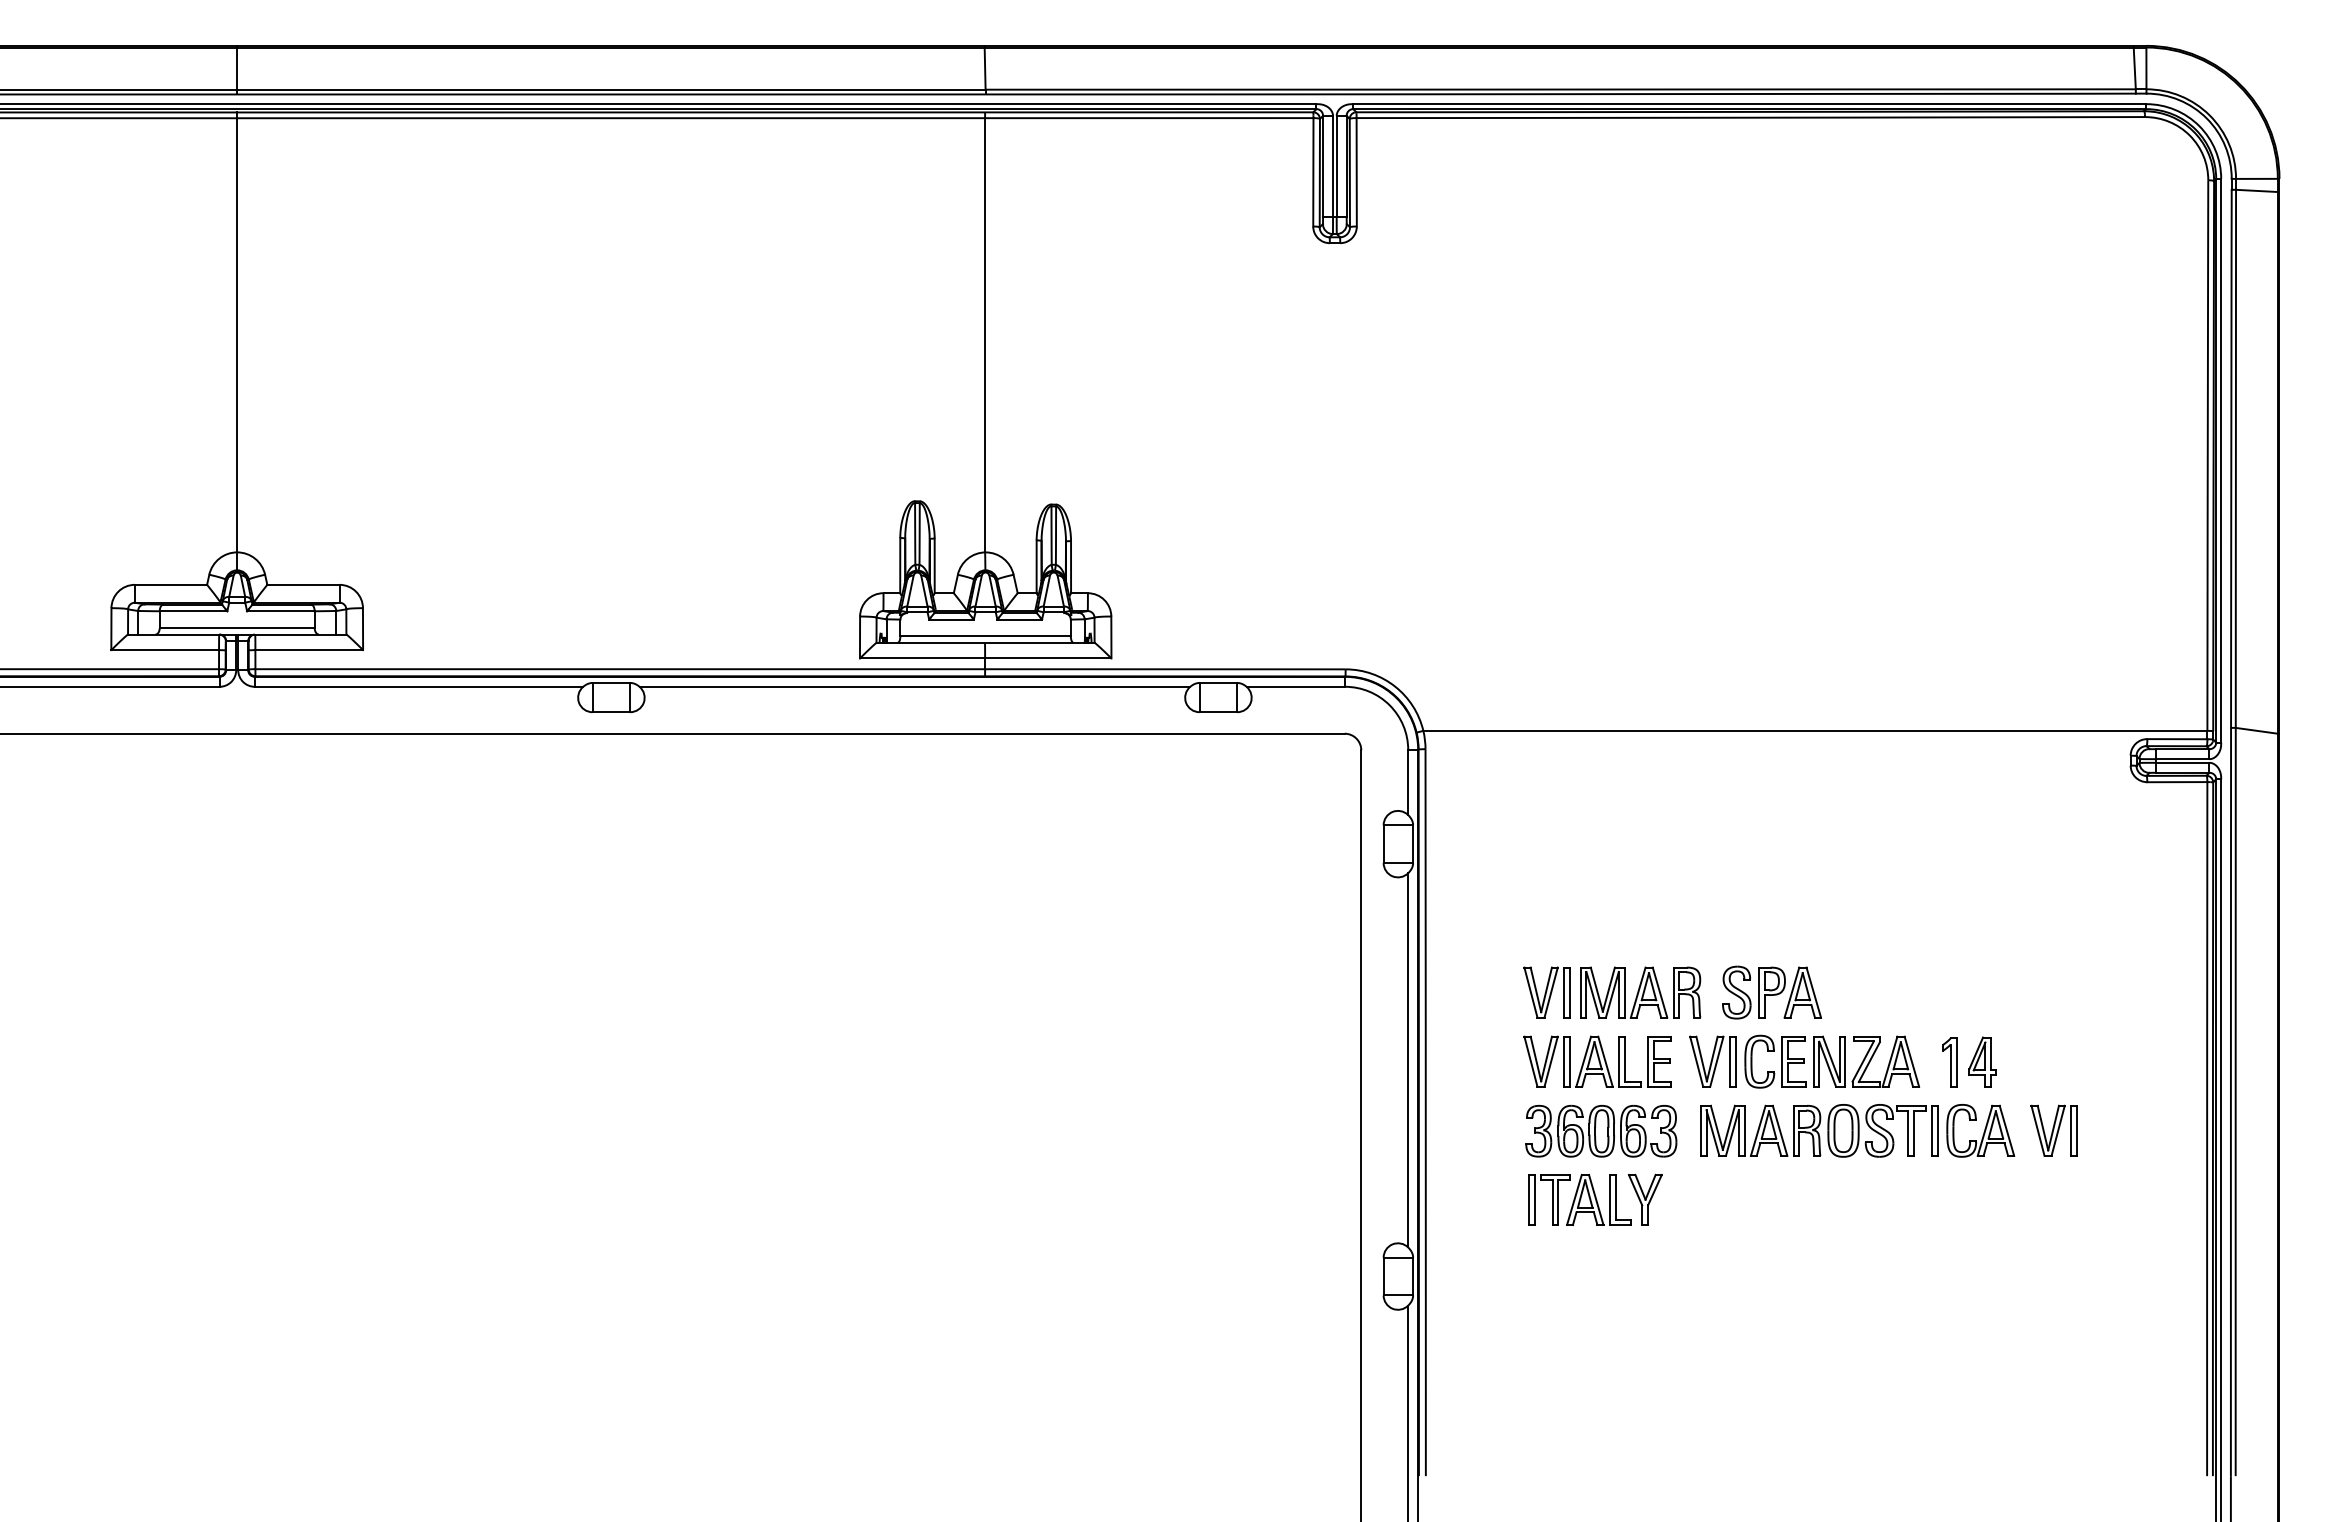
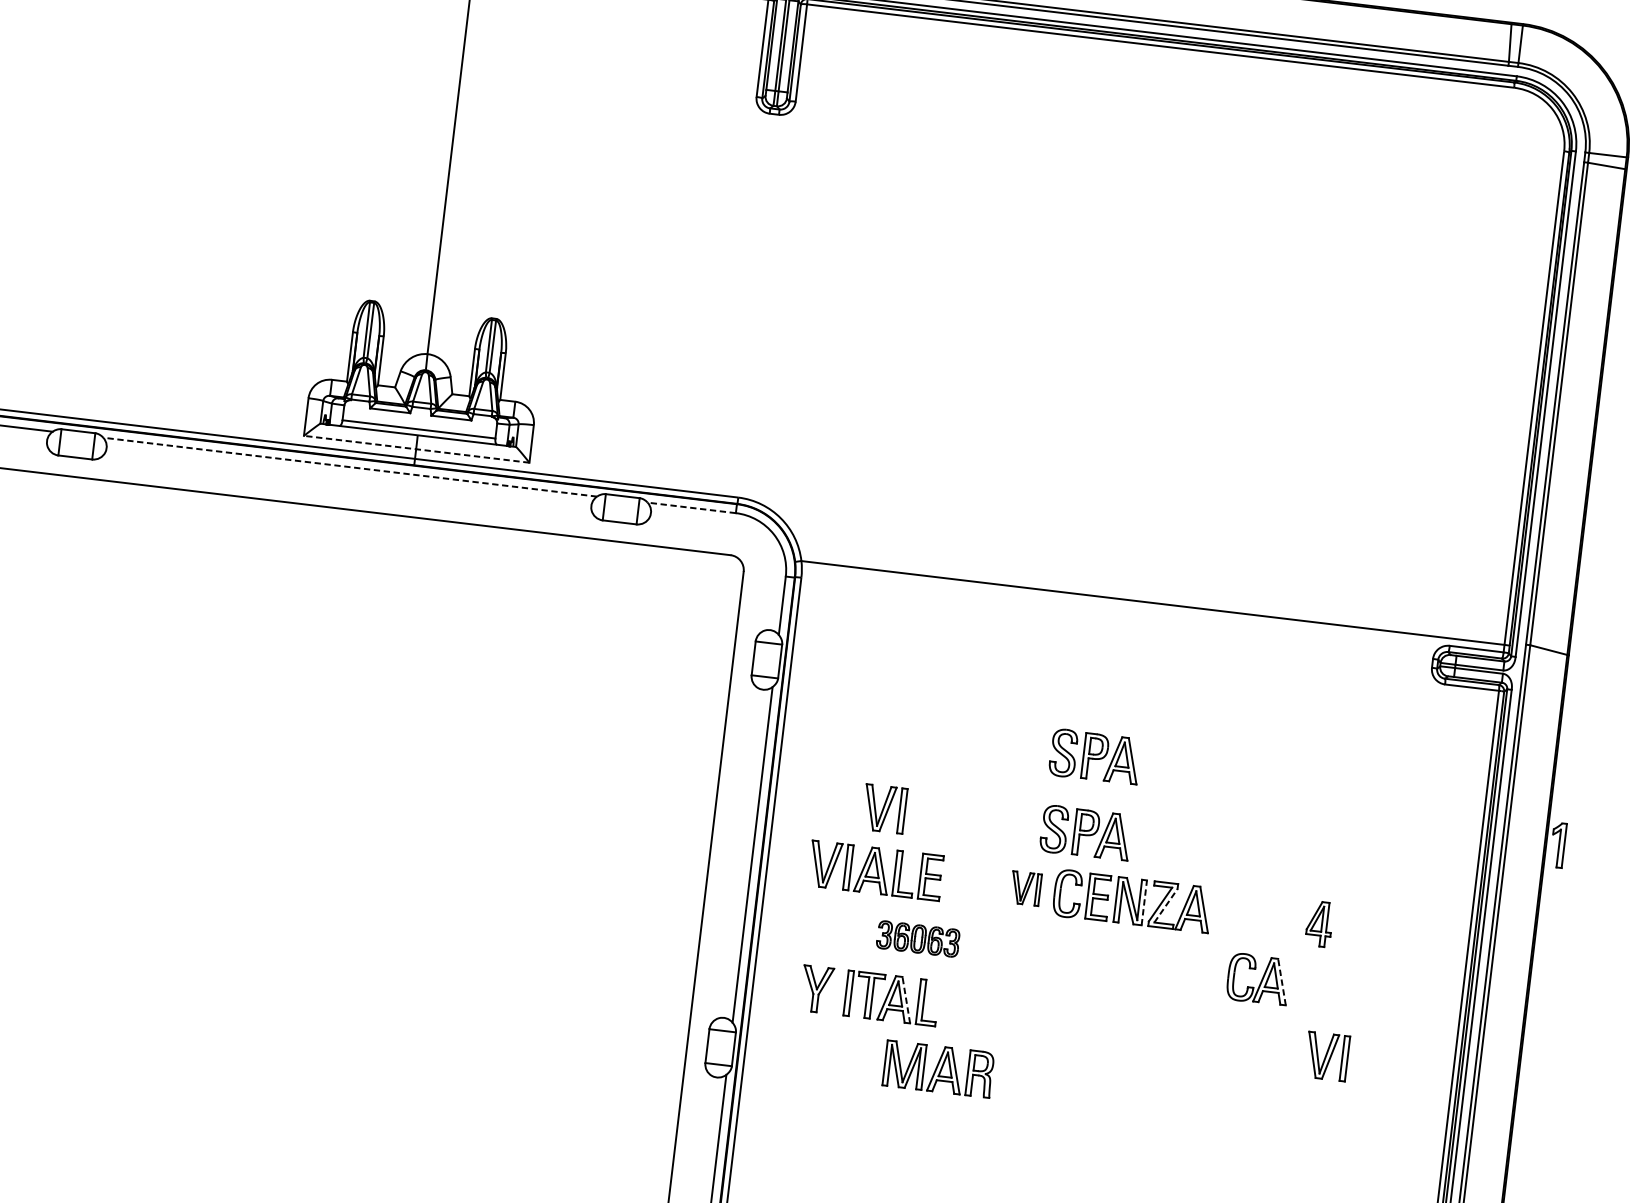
line: (985, 658) -> (416, 449), solid -> dashed
line: (914, 686) -> (349, 466), solid -> dashed
line: (1295, 686) -> (691, 507), solid -> dashed
part: (1771, 907) -> (1094, 756), added
part: (1640, 992) -> (938, 1069), moved
part: (1597, 1061) -> (875, 870), moved
part: (1712, 1061) -> (1025, 888), size x0.7
line: (1845, 1061) -> (1144, 902), solid -> dashed
part: (1982, 1061) -> (1319, 923), moved
line: (1869, 1062) -> (1166, 906), solid -> dashed
part: (1949, 1062) -> (1557, 845), moved
part: (1601, 1130) -> (918, 938), size x0.6
part: (1819, 1130) -> (1113, 961), removed
line: (2006, 1130) -> (1281, 981), solid -> dashed
part: (2053, 1130) -> (1326, 1056), moved
line: (1596, 1199) -> (906, 999), solid -> dashed
part: (1644, 1199) -> (816, 988), moved

